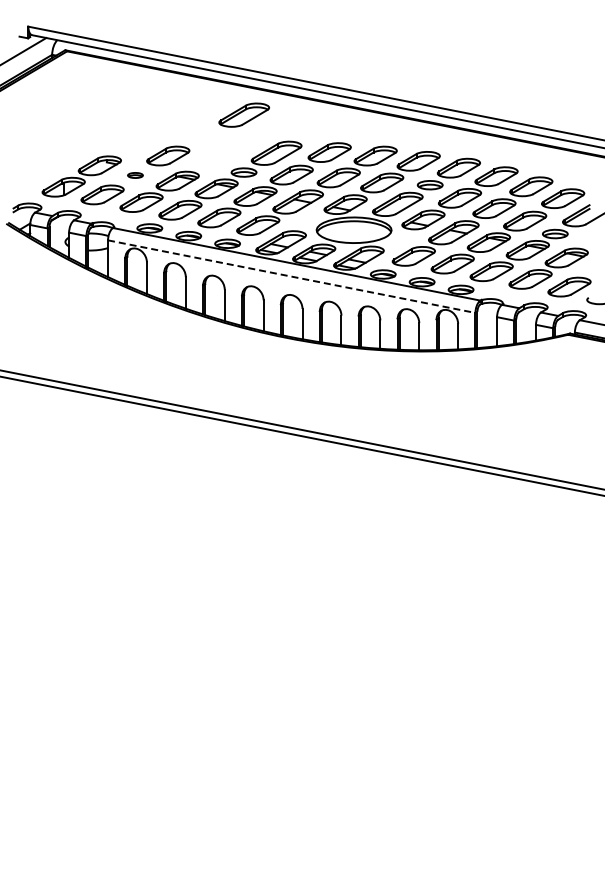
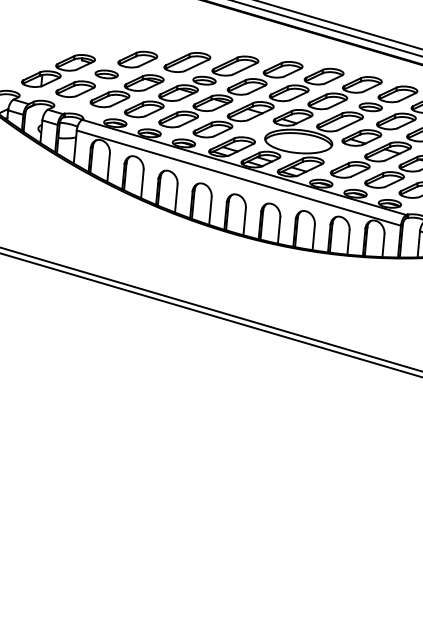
part: (244, 114) -> (187, 61), moved
part: (135, 175) -> (106, 74), size x1.67
line: (292, 276) -> (239, 178), dashed -> solid

